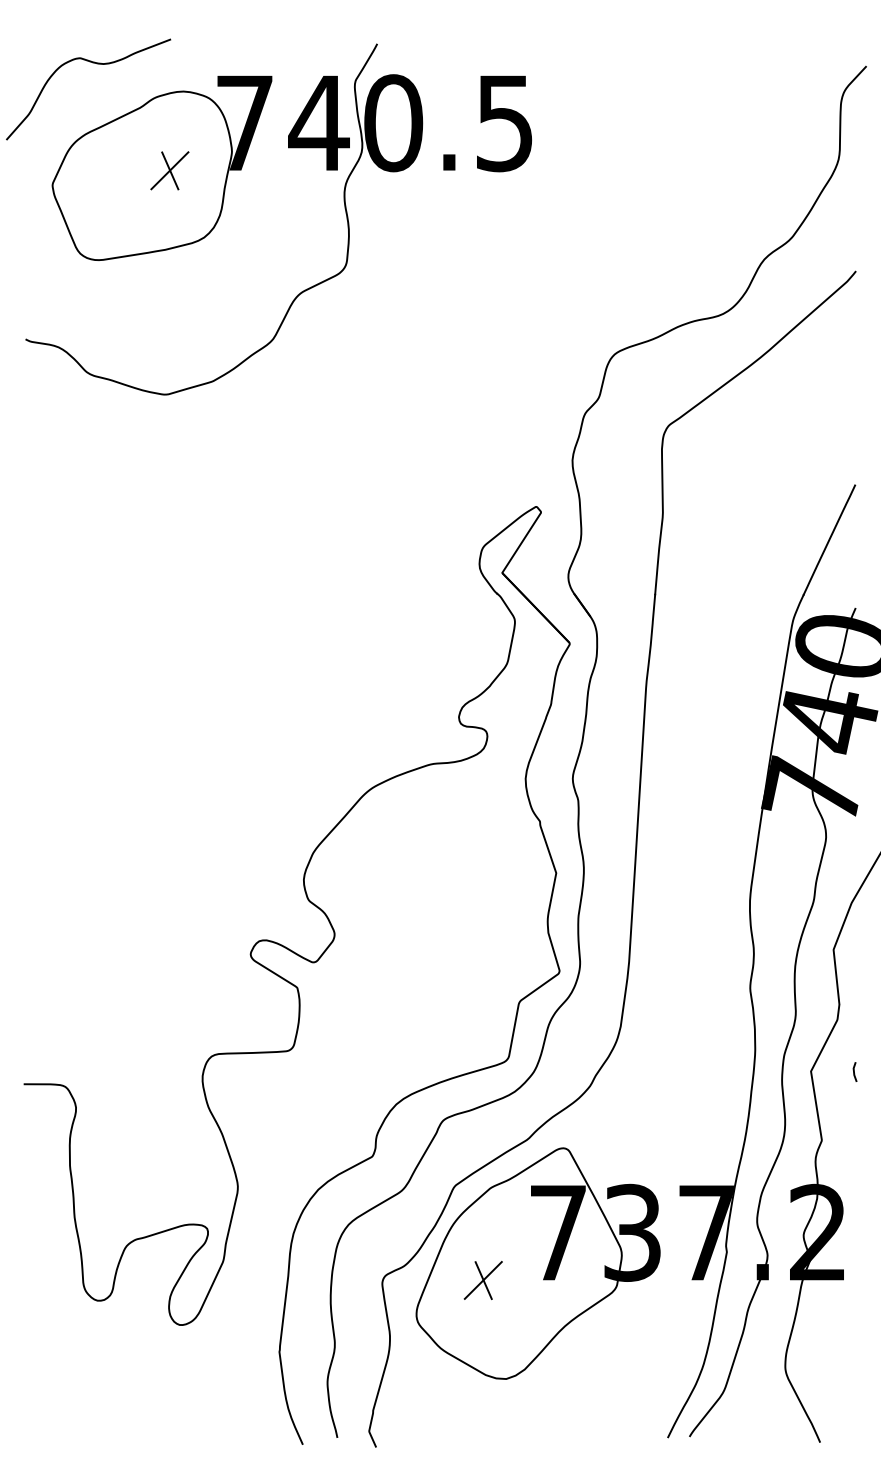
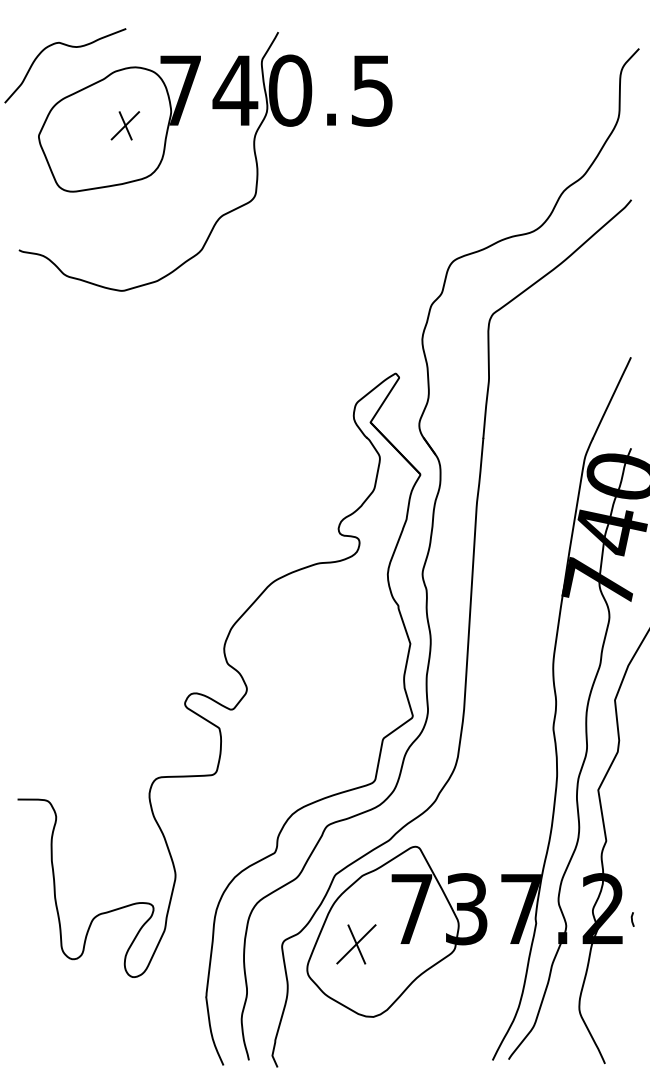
line: (854, 1071) -> (632, 919), moved
part: (483, 1279) -> (356, 943), size x1.4

